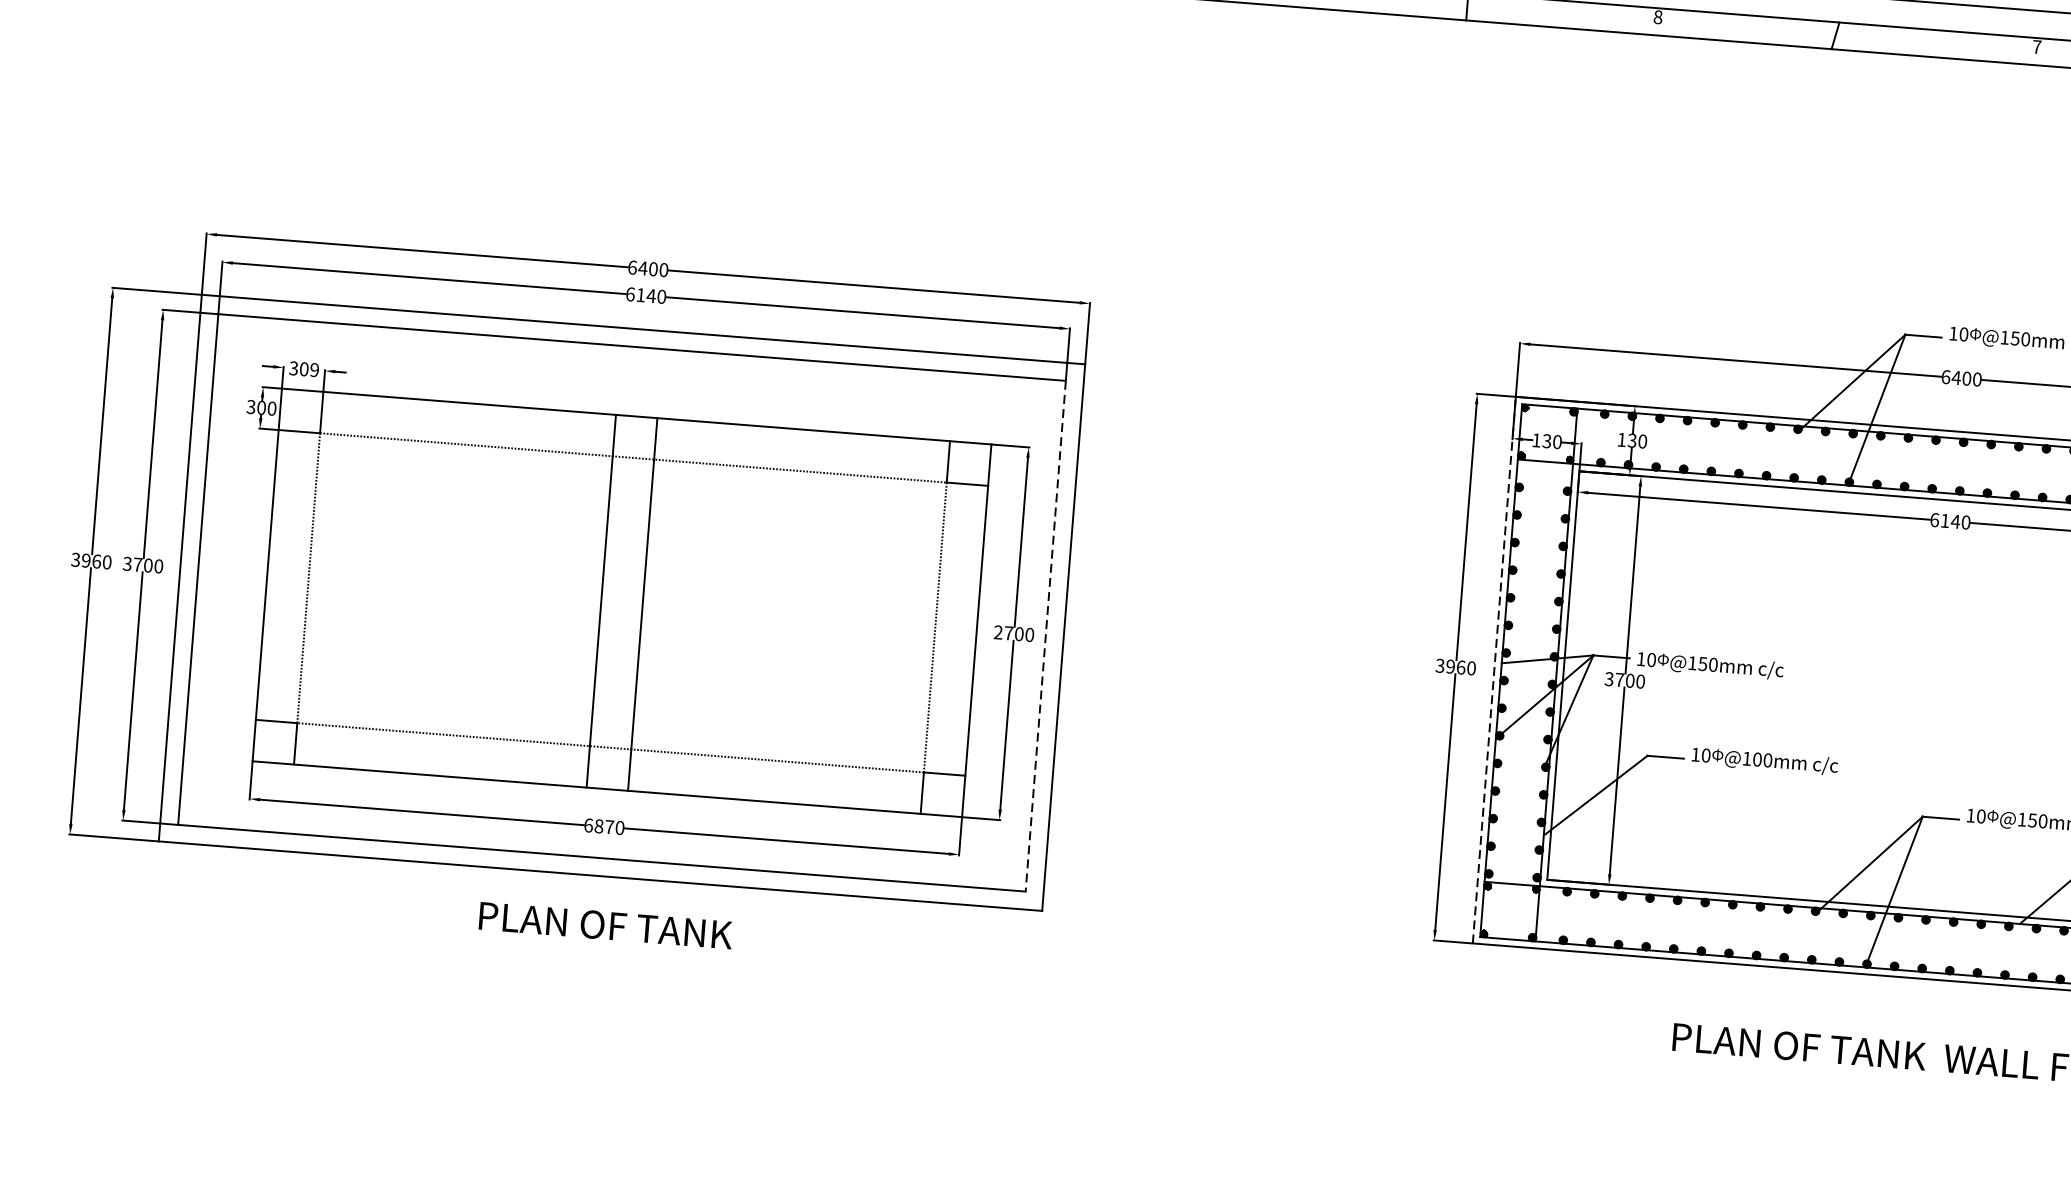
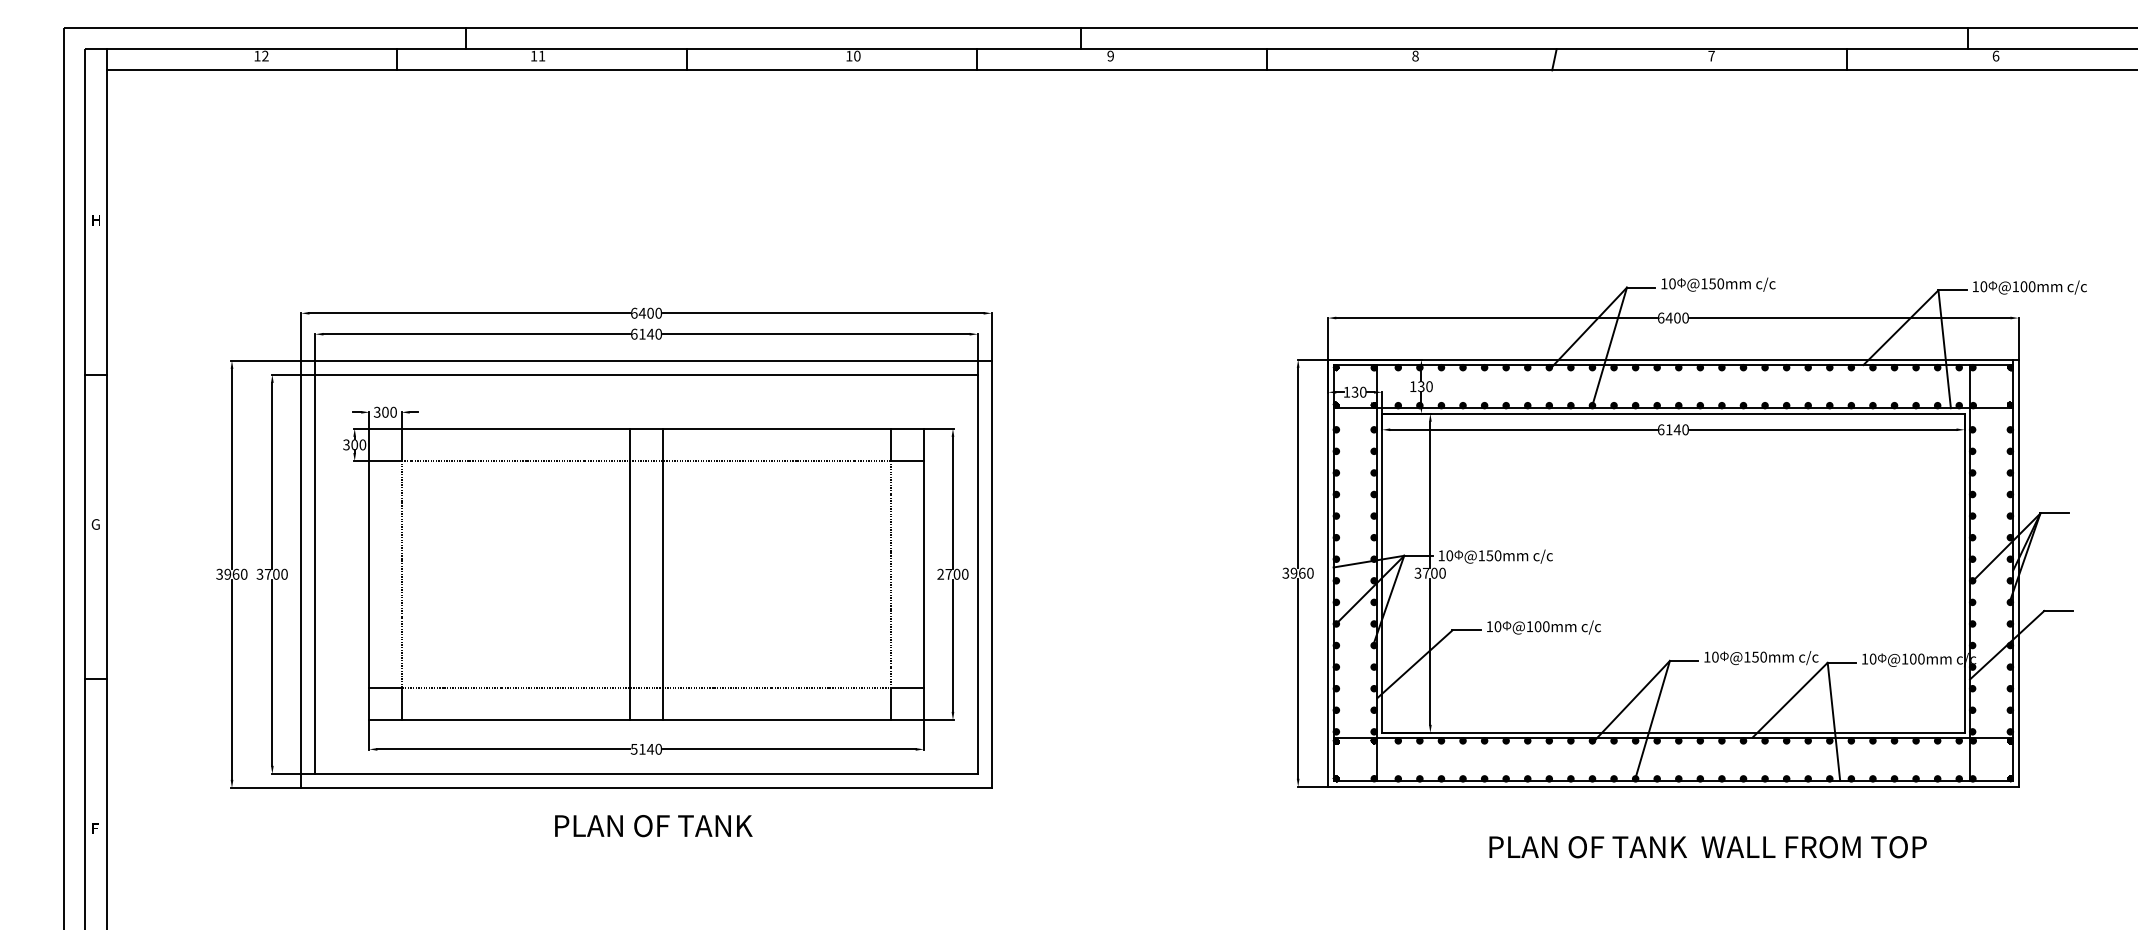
text: (314, 370) -> (393, 412), 309 -> 300
line: (1045, 636) -> (977, 574), dashed -> solid
line: (1494, 670) -> (1328, 573), dashed -> solid
text: (599, 825) -> (642, 748), 6870 -> 5140

